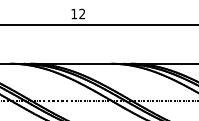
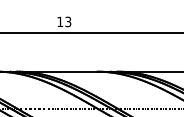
text: (82, 14) -> (68, 22), 12 -> 13

